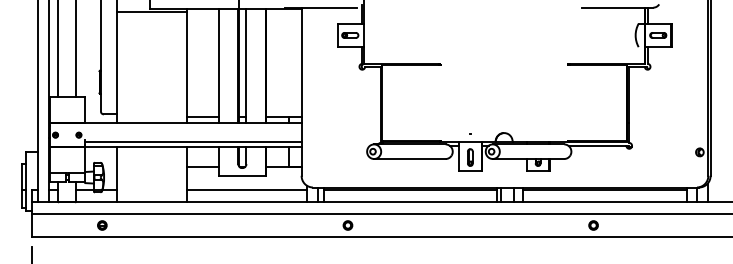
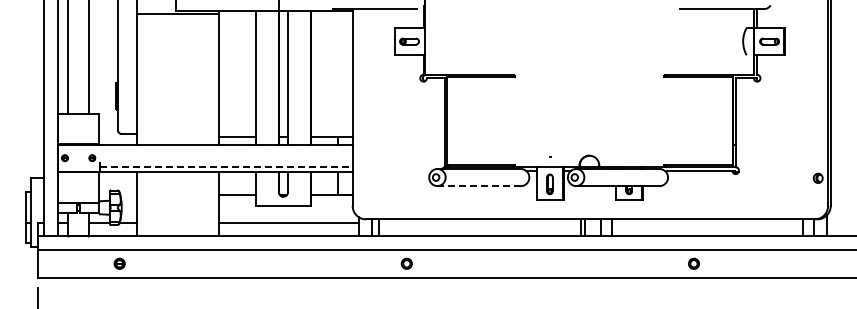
line: (193, 142) -> (226, 166), solid -> dashed
line: (410, 159) -> (479, 186), solid -> dashed
line: (410, 190) -> (479, 222), removed
line: (605, 190) -> (707, 222), removed

